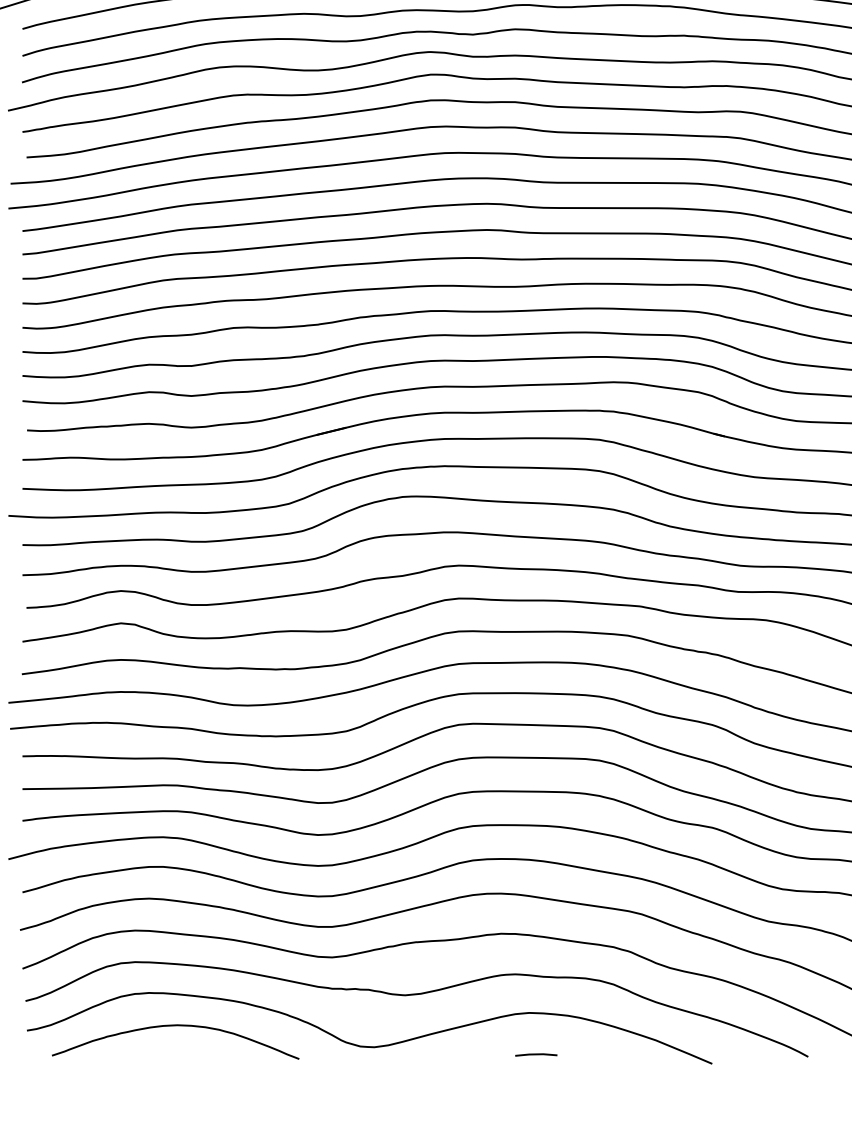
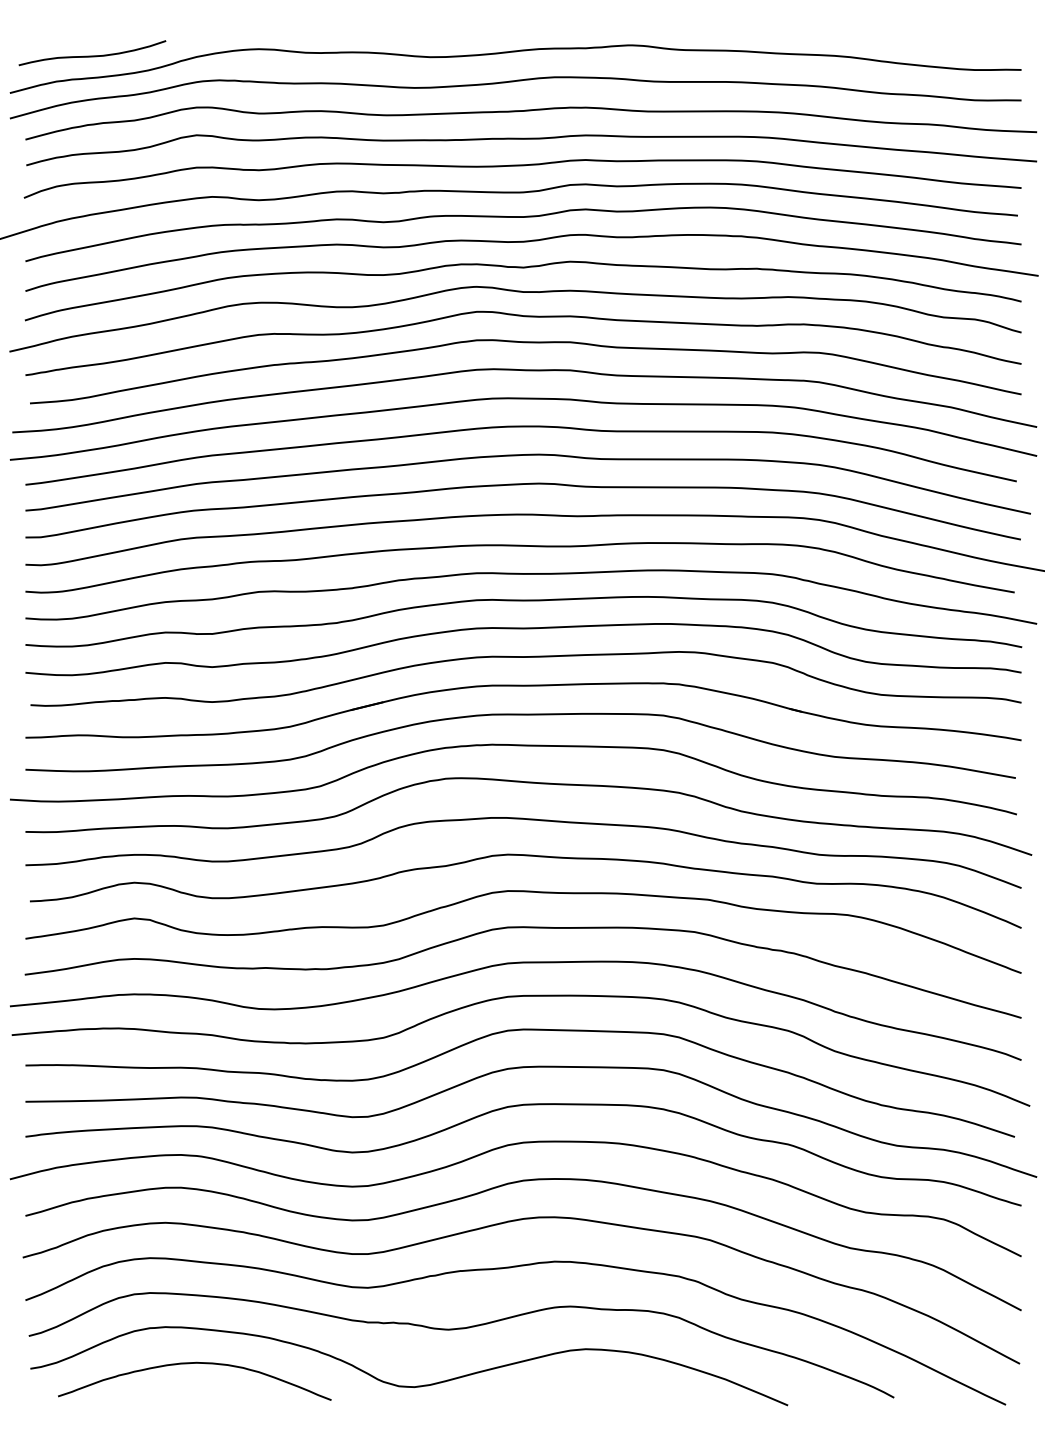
line: (536, 1054) -> (593, 1395), removed

